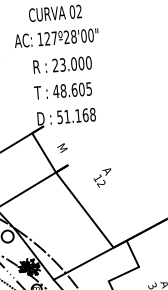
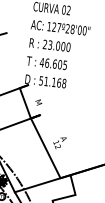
text: (56, 37) -> (60, 27), moved
text: (63, 90) -> (47, 62), 48.605 -> 46.605
text: (102, 177) -> (59, 142), moved

